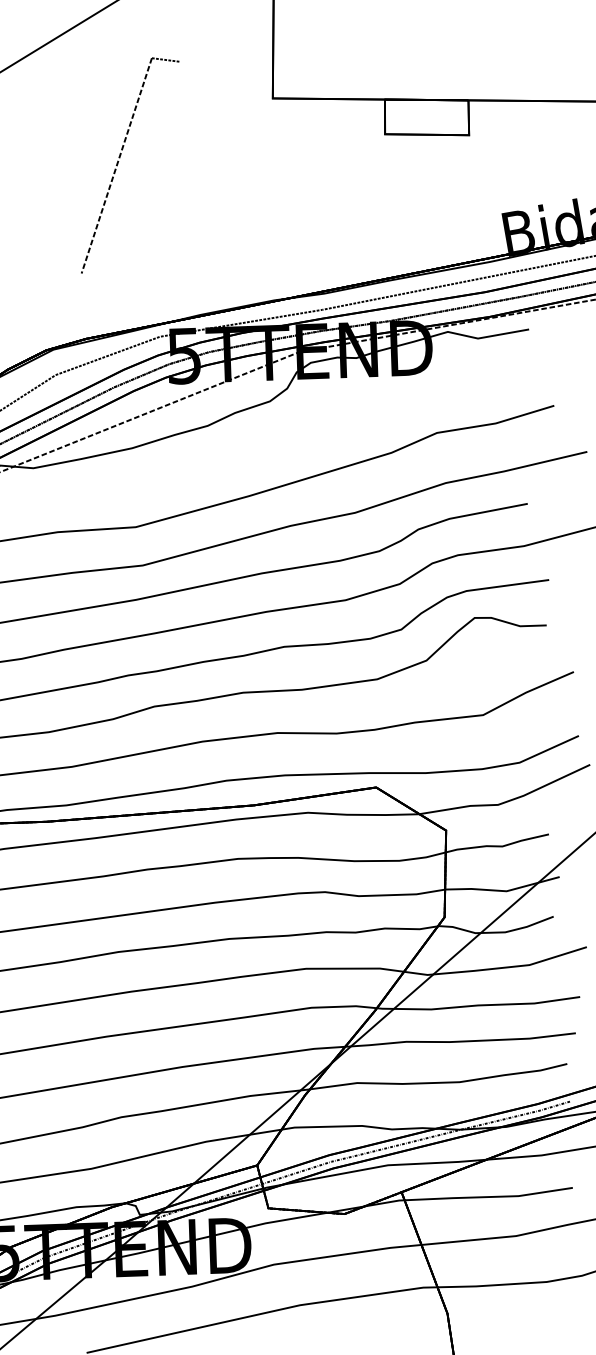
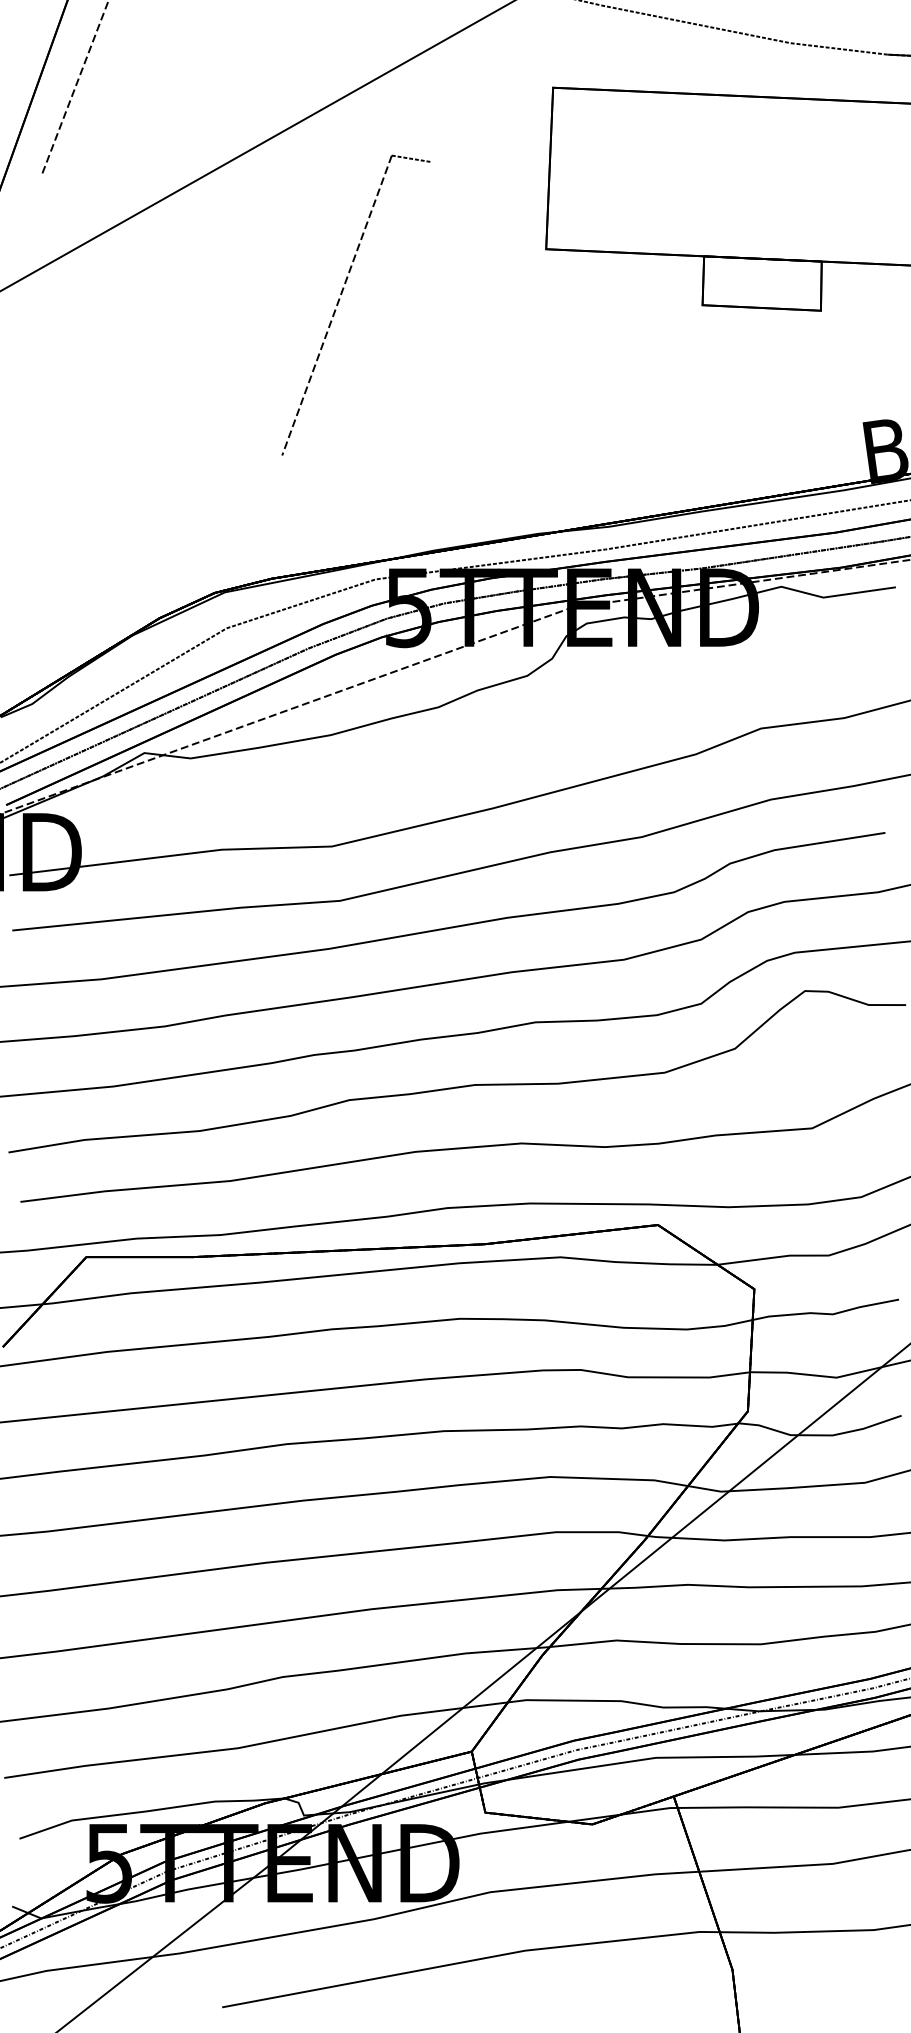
part: (119, 161) -> (340, 299), moved

